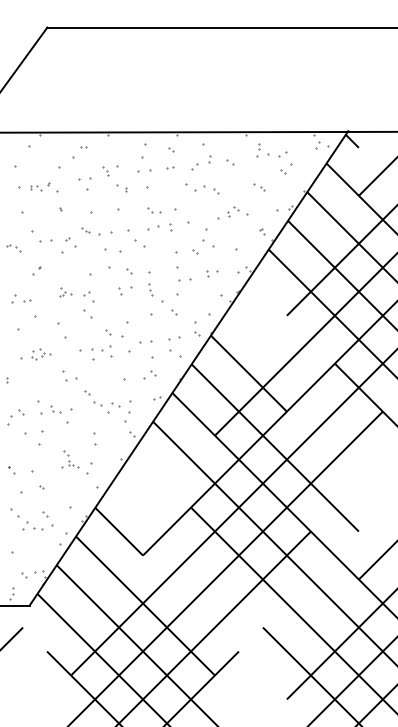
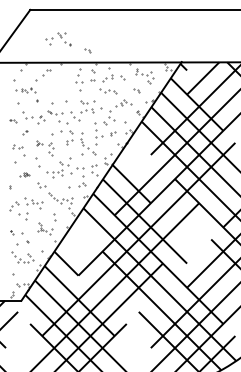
part: (160, 108) -> (87, 50), added
part: (103, 179) -> (58, 39), moved
part: (35, 354) -> (24, 174), size x0.6

